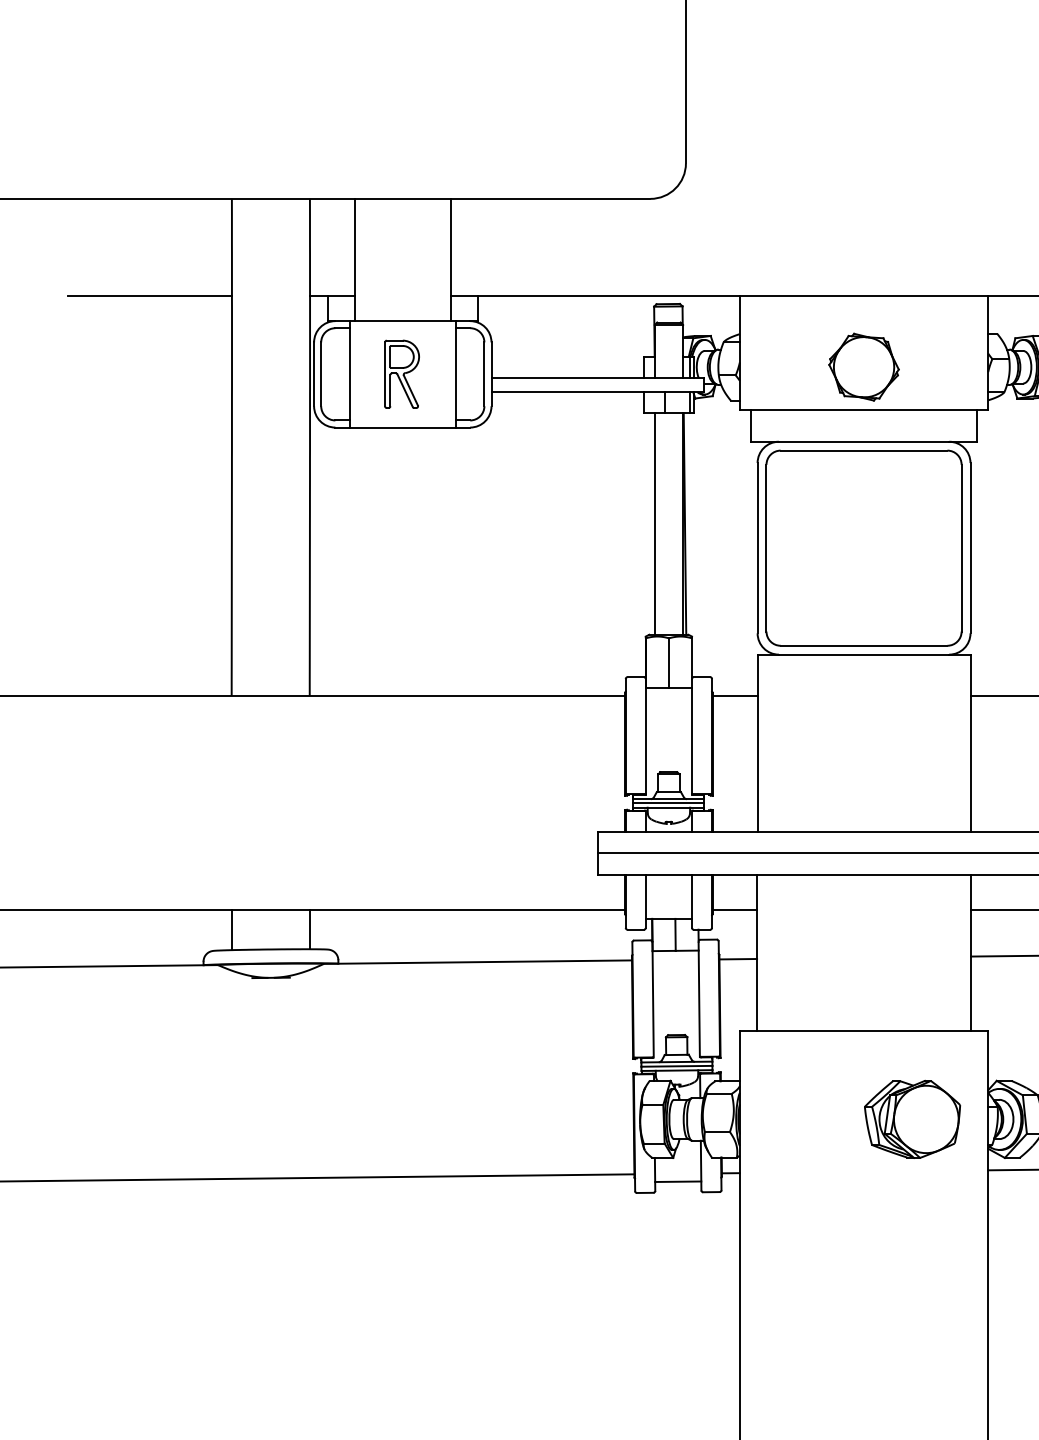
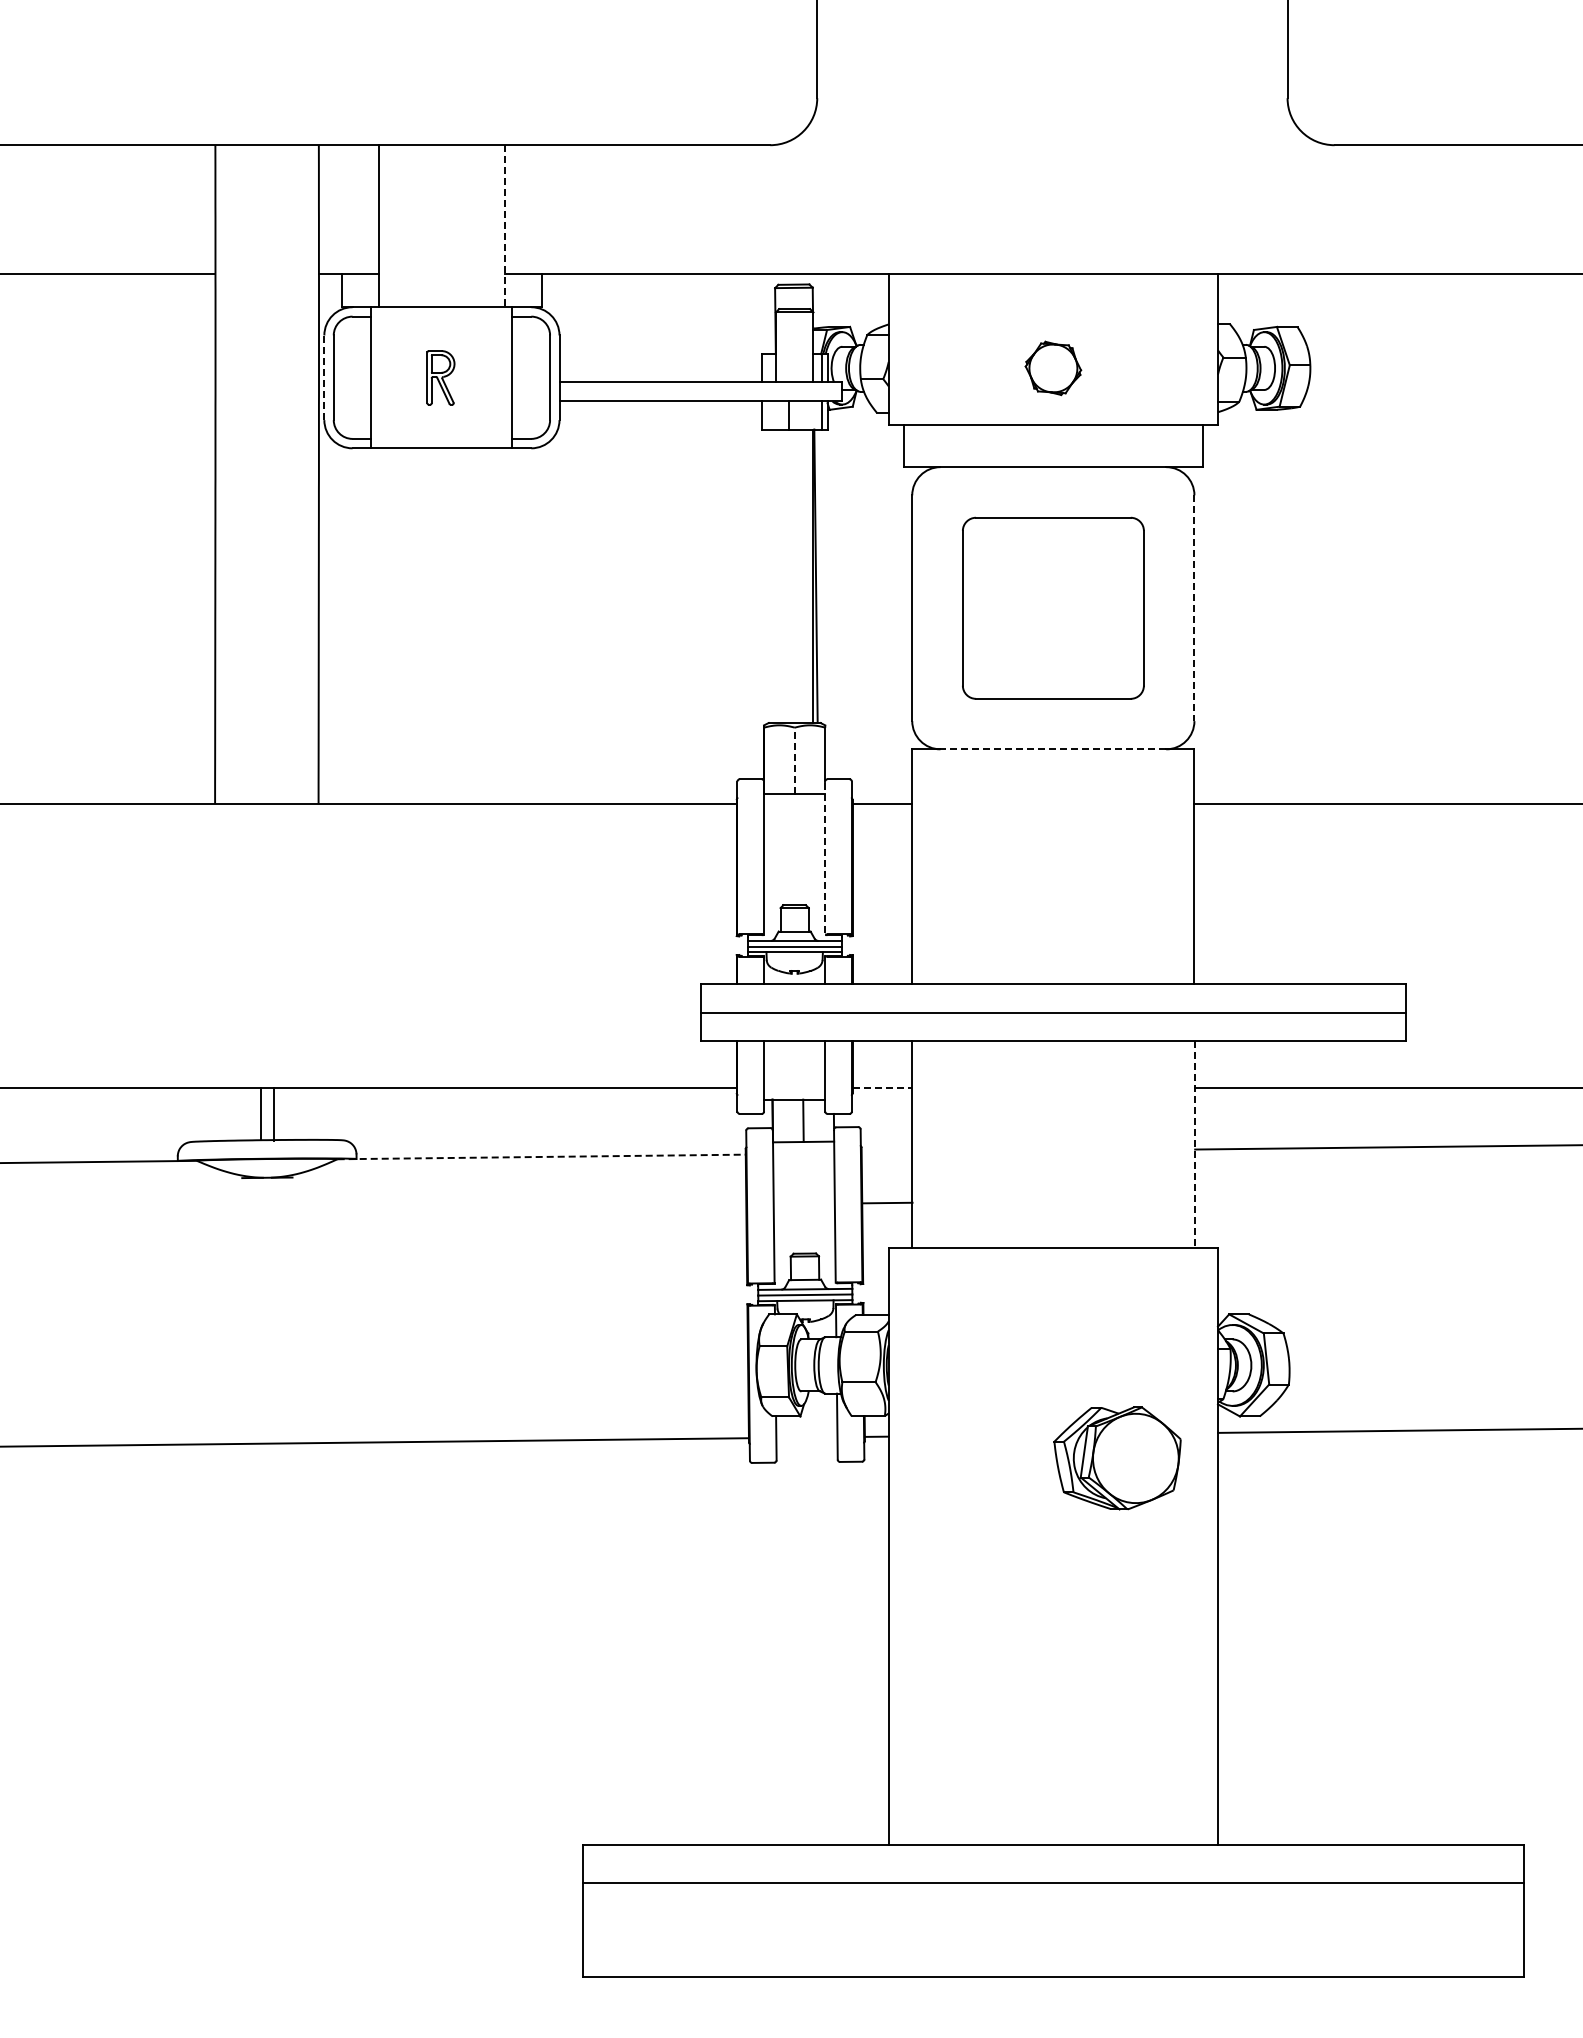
line: (450, 260) -> (505, 226), solid -> dashed
part: (864, 367) -> (1053, 368), size x0.6
line: (314, 374) -> (324, 377), solid -> dashed
part: (401, 374) -> (440, 377), size x0.6
line: (654, 524) -> (775, 576), removed
part: (864, 548) -> (1053, 608), size x0.7
line: (970, 548) -> (1194, 608), solid -> dashed
line: (864, 654) -> (1053, 749), solid -> dashed
line: (668, 663) -> (794, 760), solid -> dashed
line: (692, 737) -> (825, 859), solid -> dashed
line: (735, 909) -> (882, 1087), solid -> dashed
line: (309, 929) -> (261, 1113), moved
line: (231, 930) -> (273, 1114), moved
line: (971, 952) -> (1195, 1144), solid -> dashed
line: (738, 958) -> (887, 1202), moved
line: (478, 961) -> (542, 1156), solid -> dashed
part: (912, 1119) -> (1117, 1458), moved
line: (677, 1181) -> (806, 1447), removed

